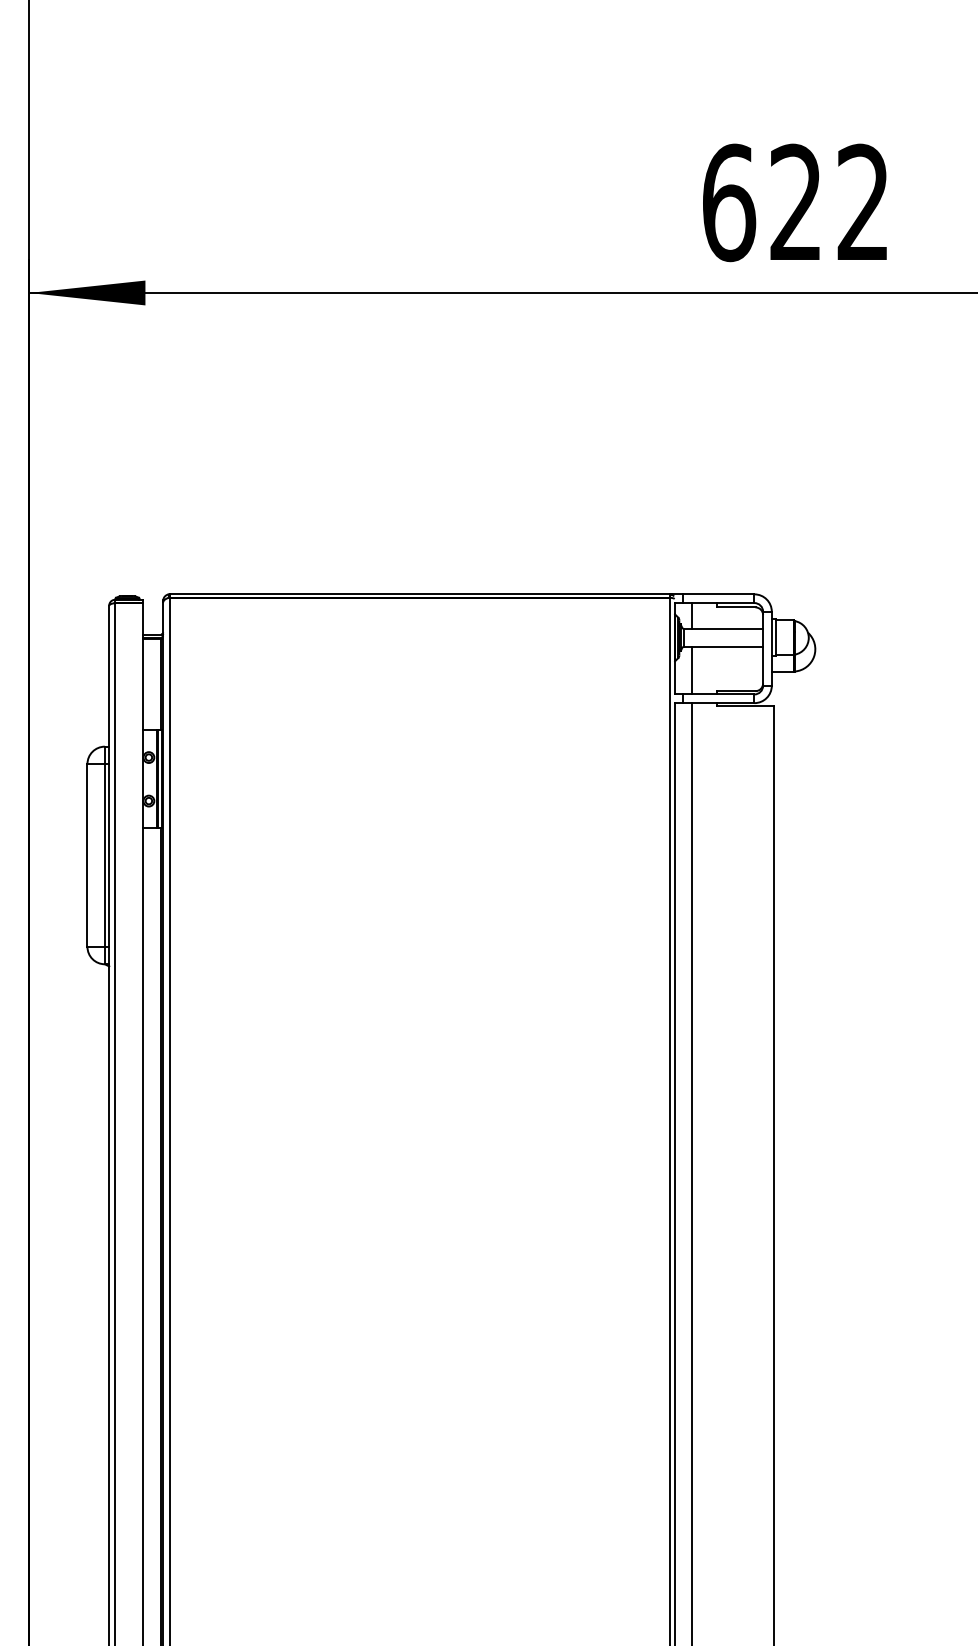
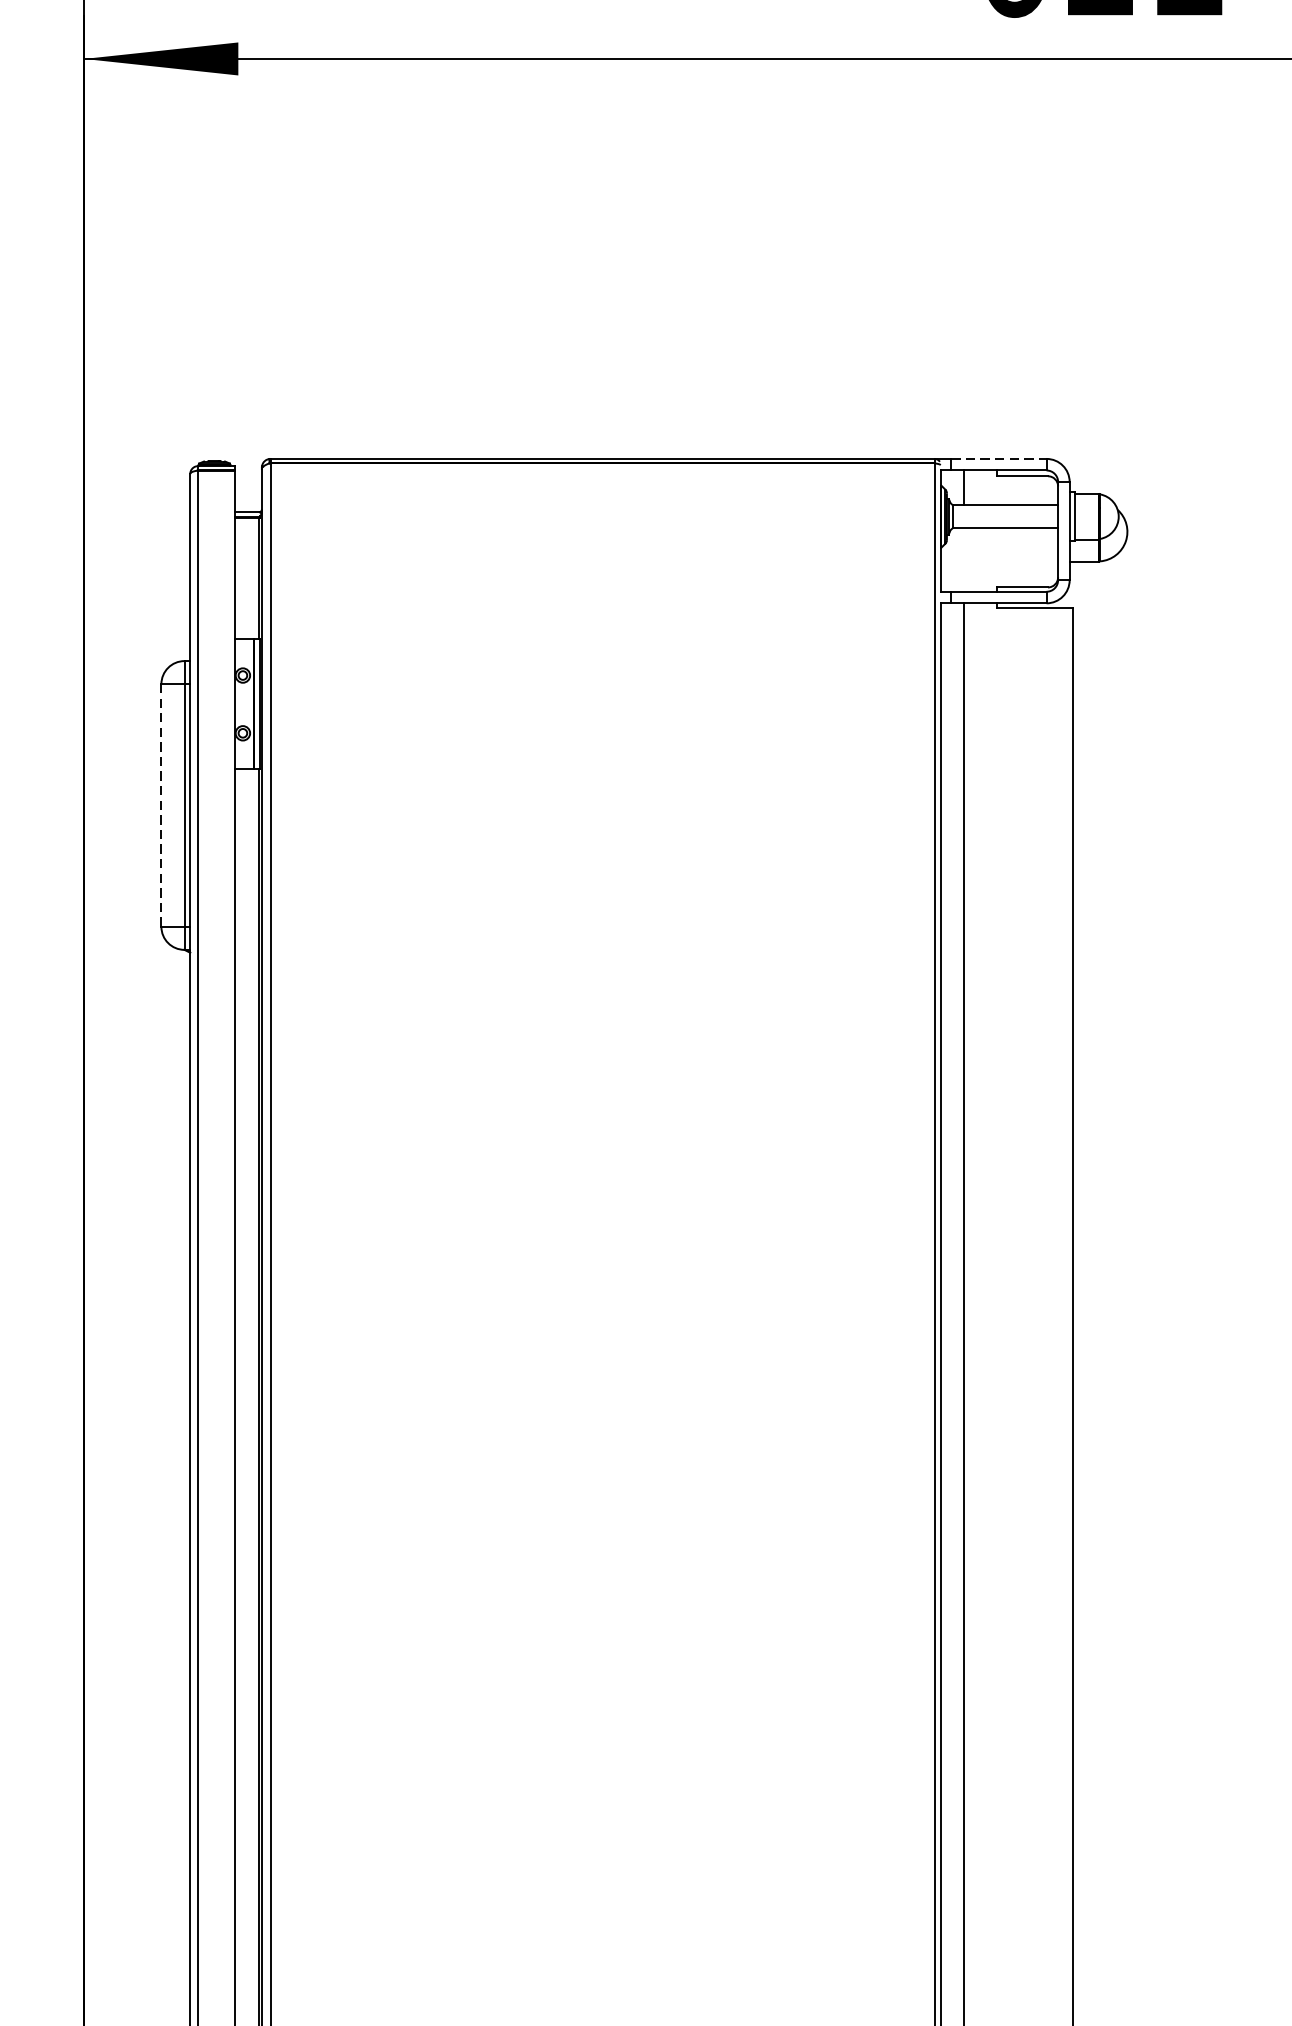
line: (718, 594) -> (998, 459), solid -> dashed
line: (692, 670) -> (964, 559), removed
line: (87, 854) -> (161, 804), solid -> dashed

